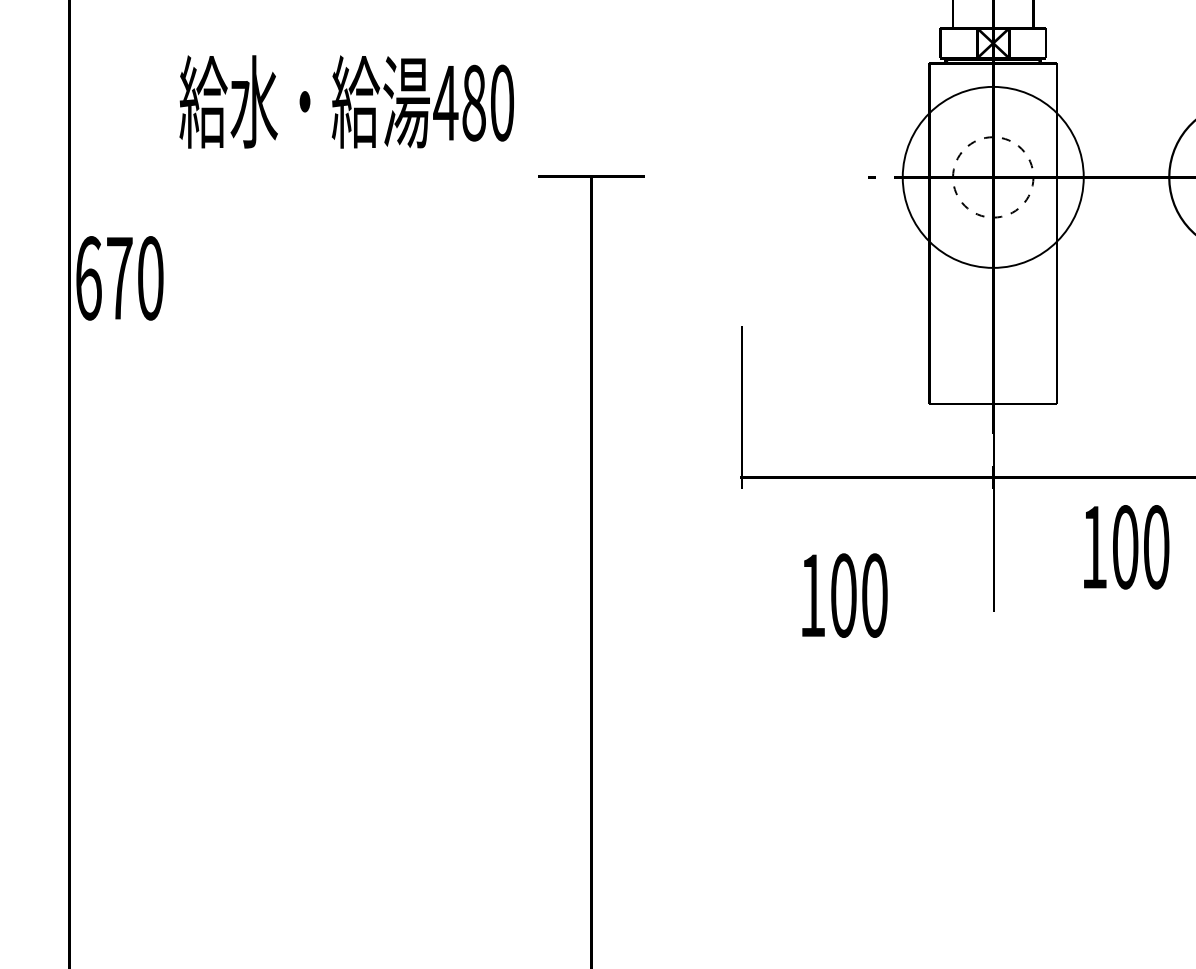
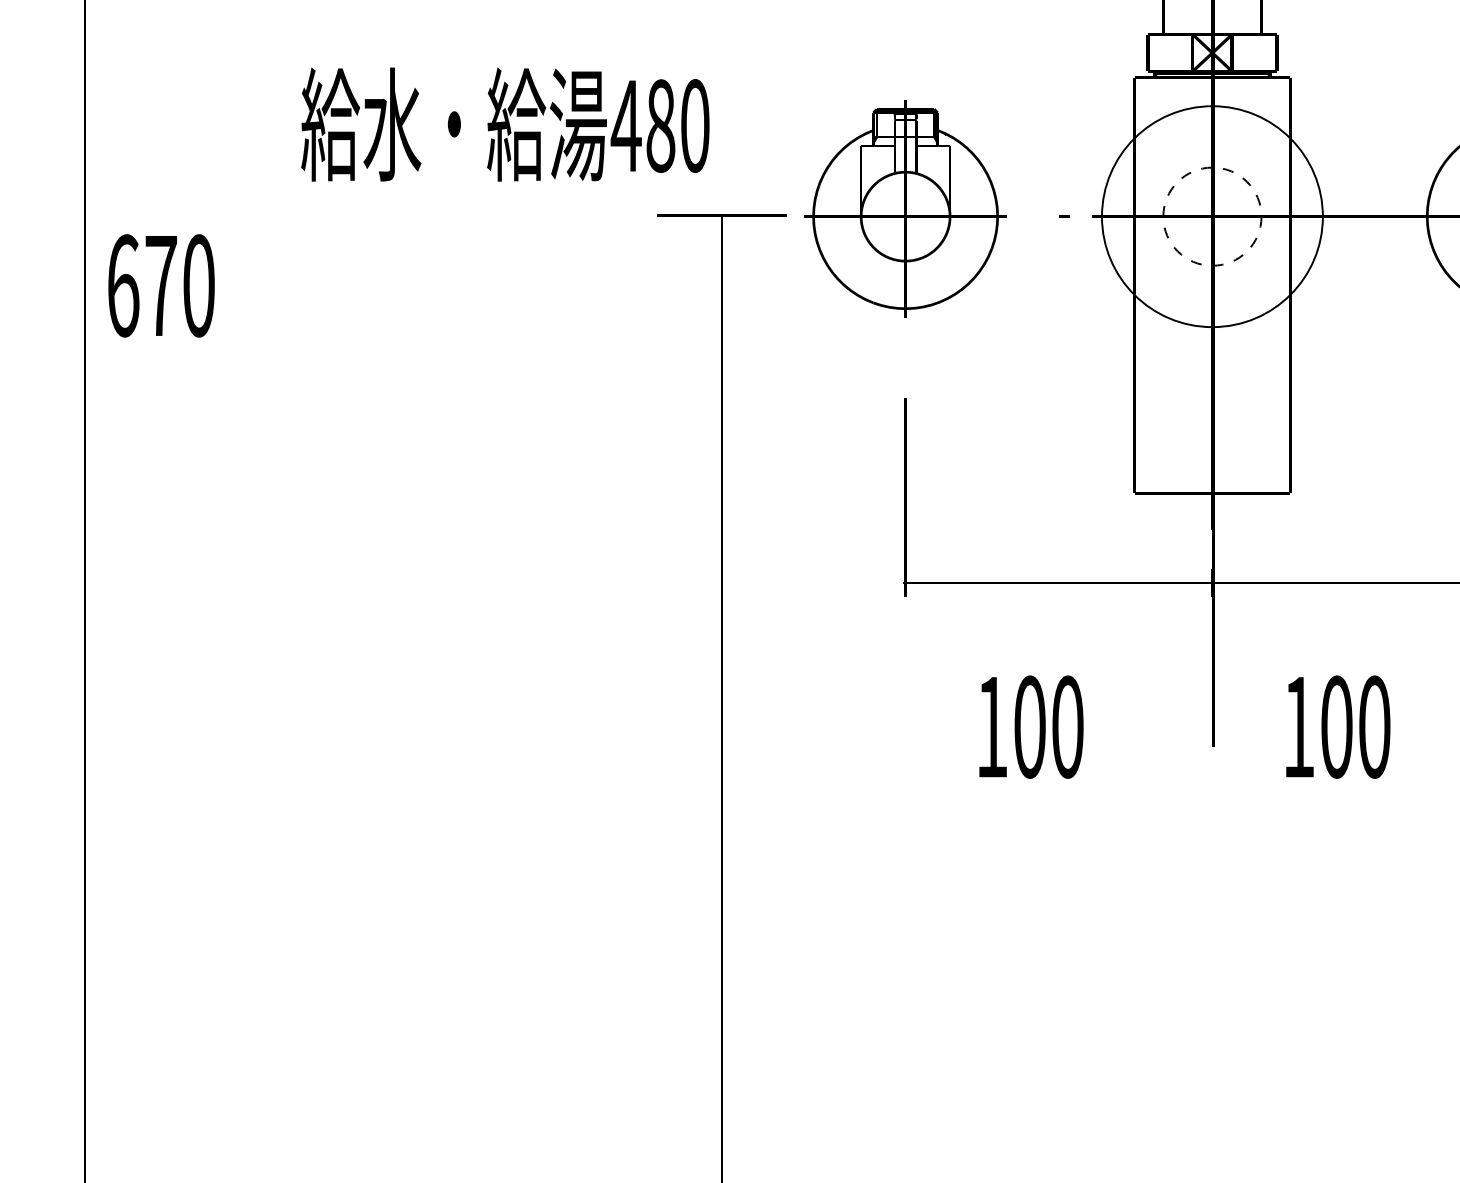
text: (346, 101) -> (505, 124), moved
part: (741, 170) -> (905, 208), added
text: (119, 278) -> (161, 285), moved
text: (1126, 546) -> (1338, 726), moved

